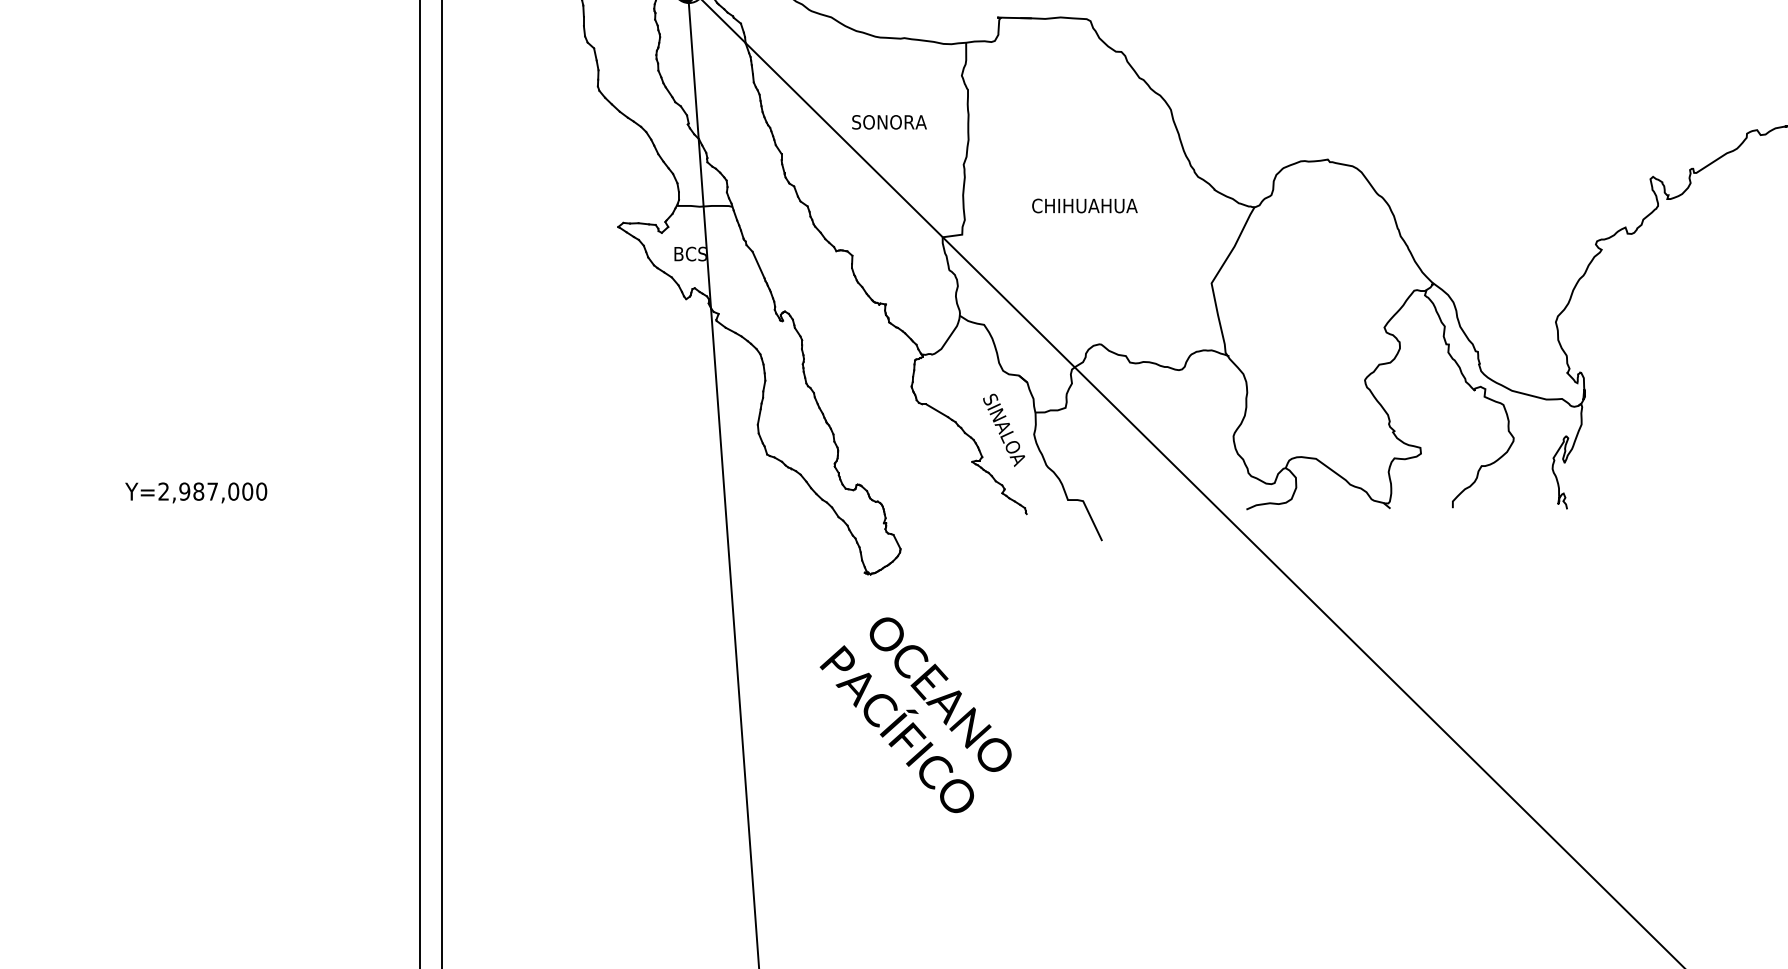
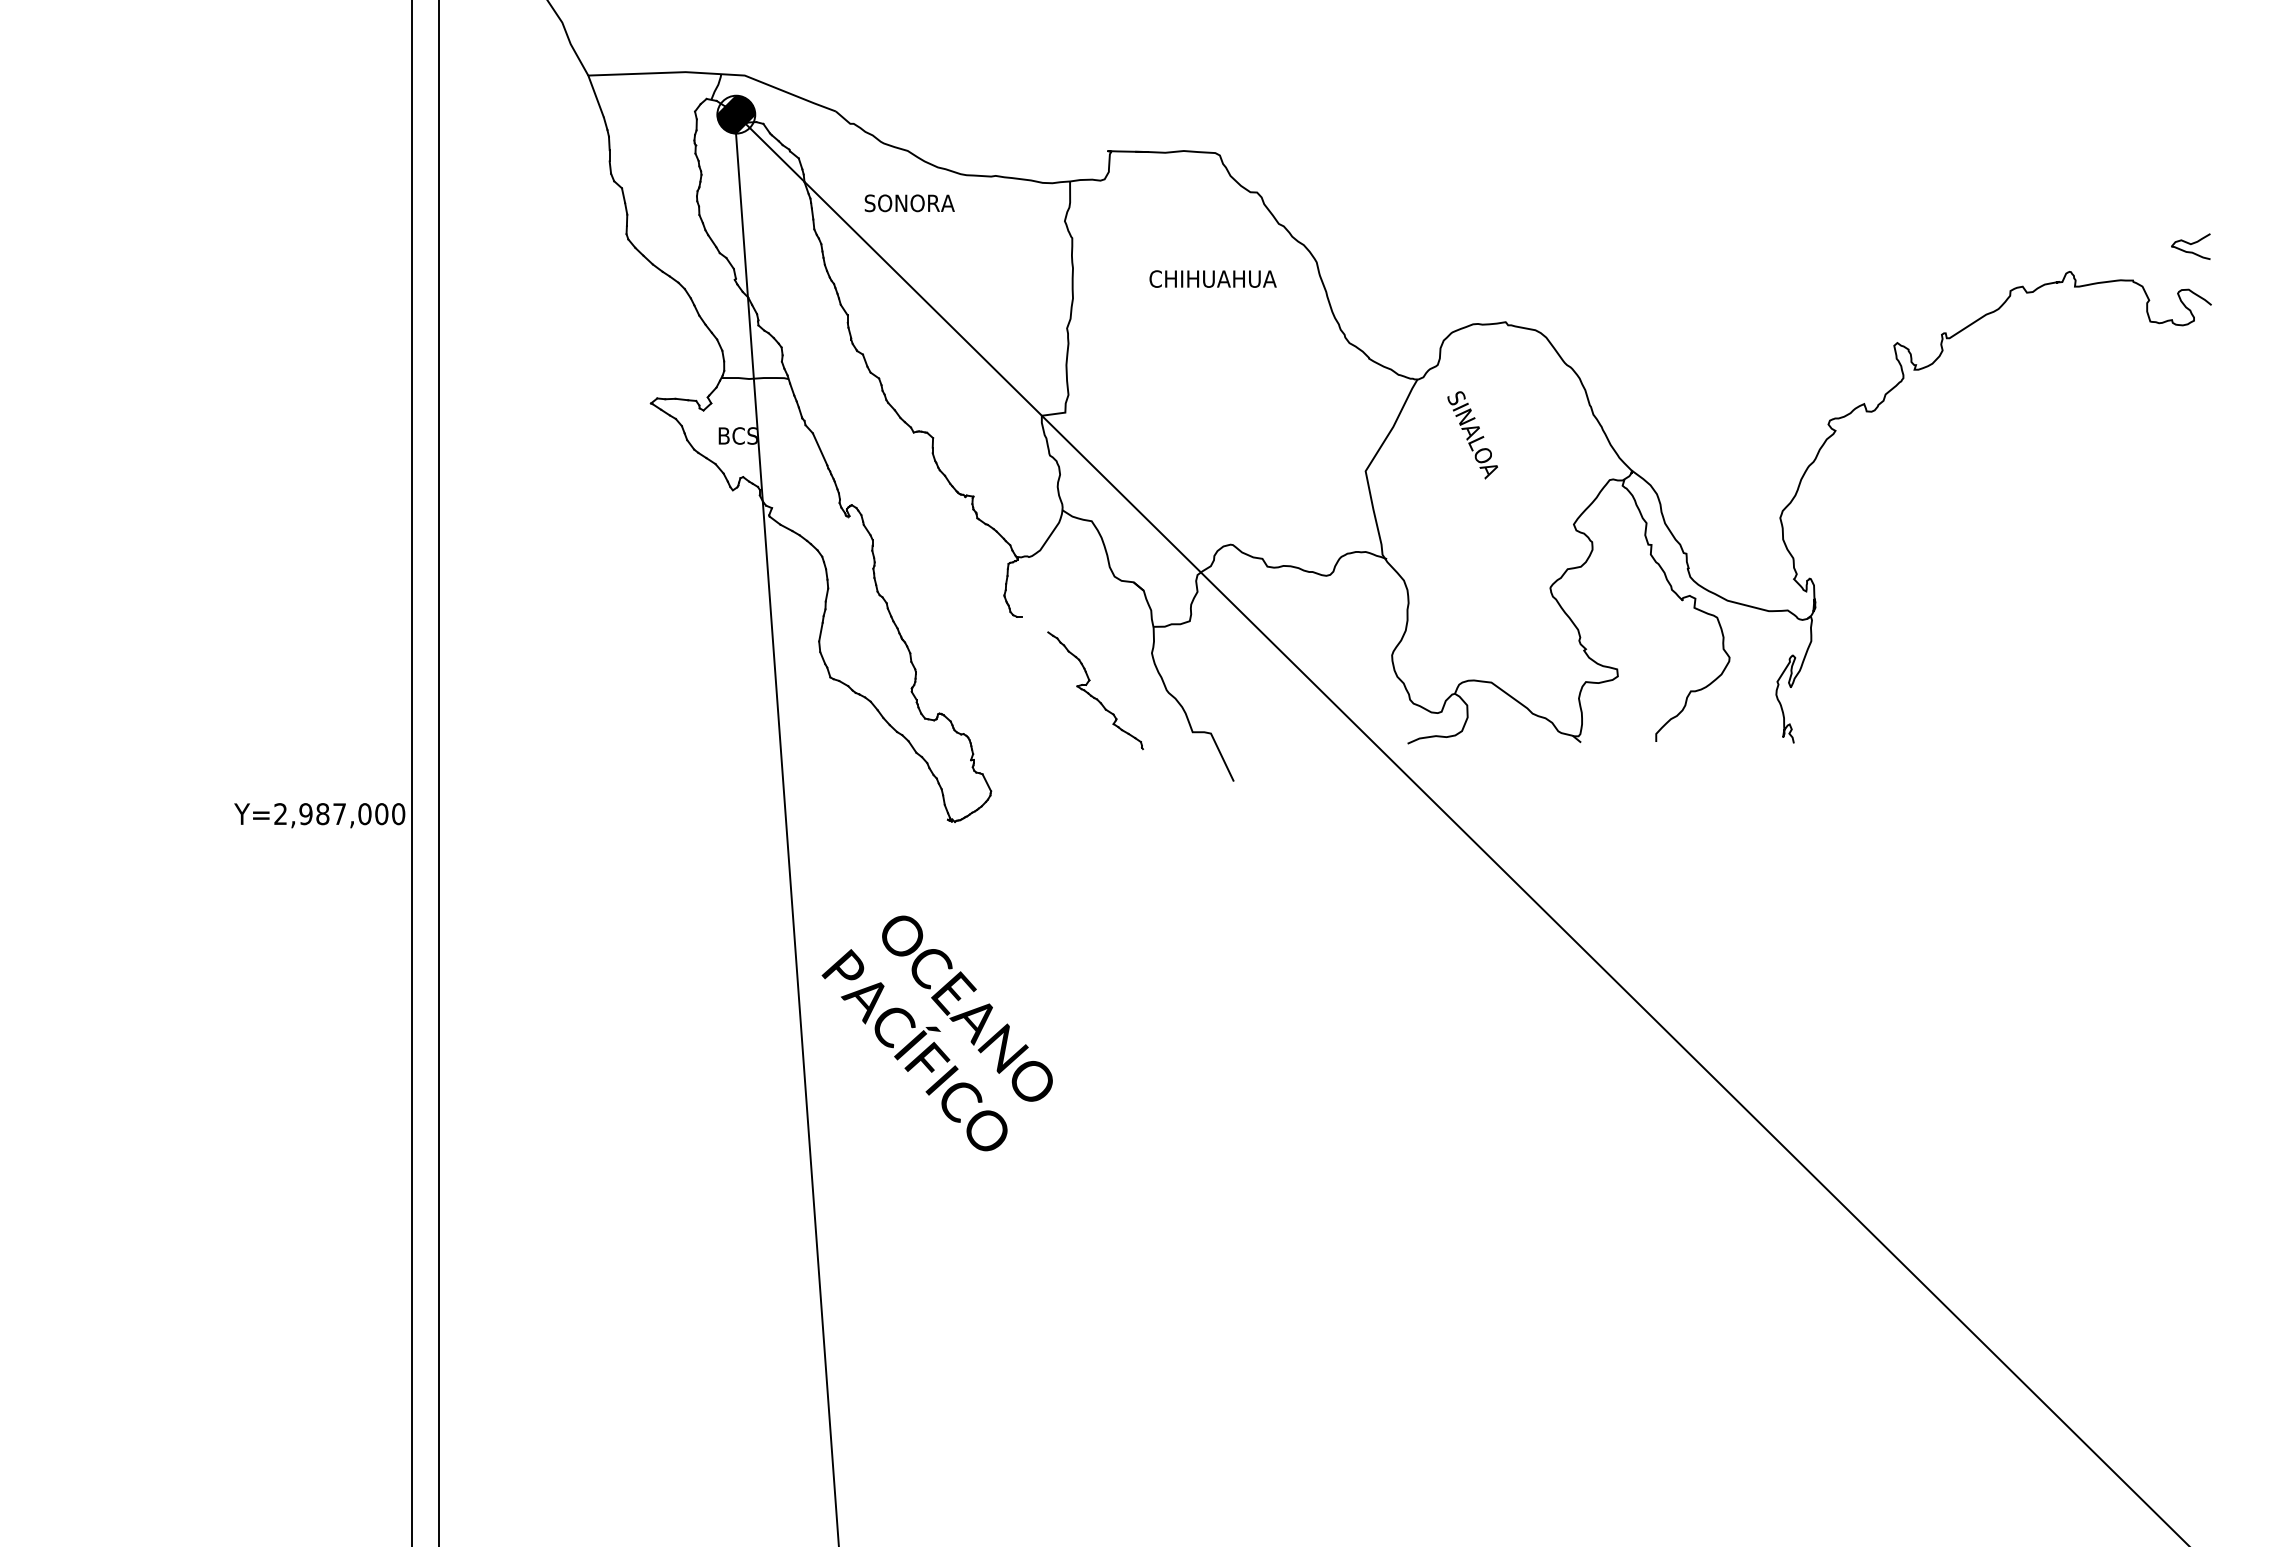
text: (889, 122) -> (909, 203), moved
text: (1084, 205) -> (1212, 278), moved
line: (936, 410) -> (1034, 624), removed
text: (1003, 430) -> (1472, 435), moved
text: (196, 492) -> (319, 815), moved
text: (915, 715) -> (936, 1033), moved

